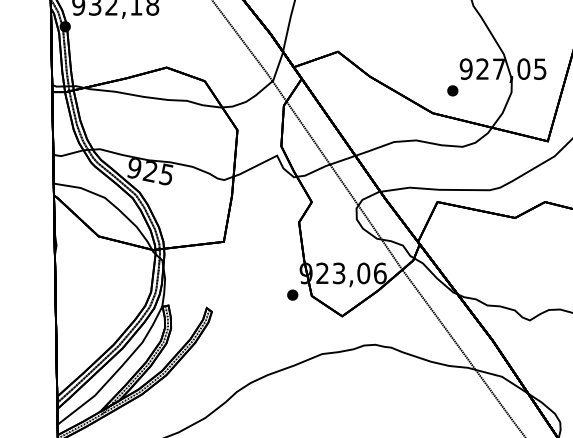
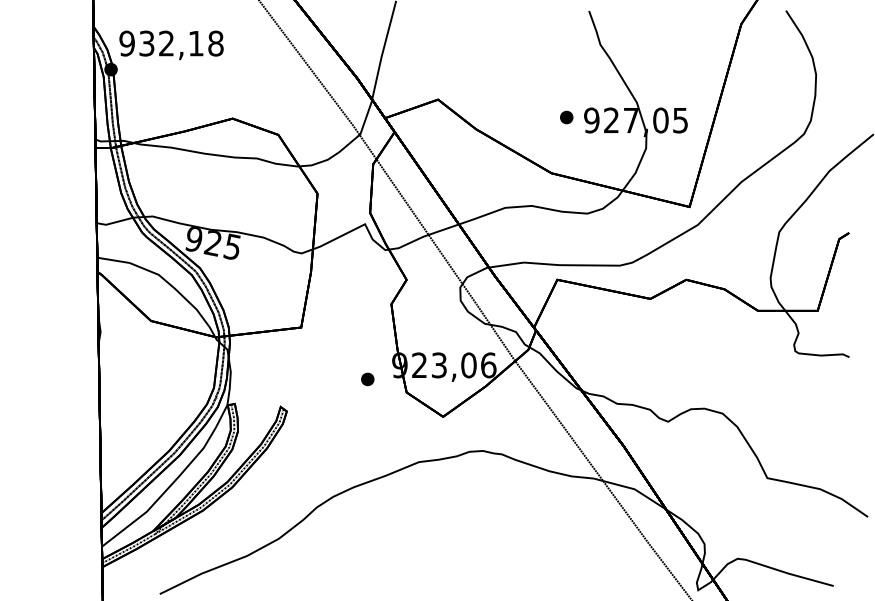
part: (452, 90) -> (566, 117), moved
part: (292, 295) -> (367, 379), moved

